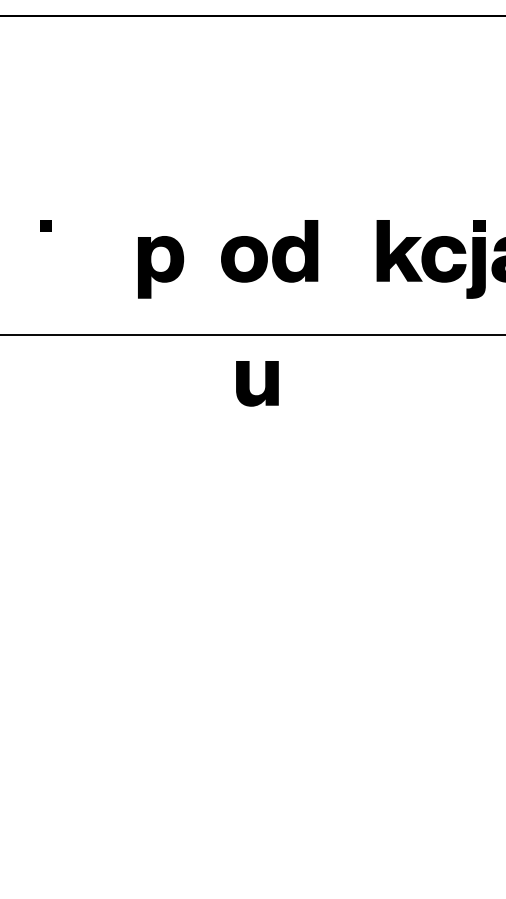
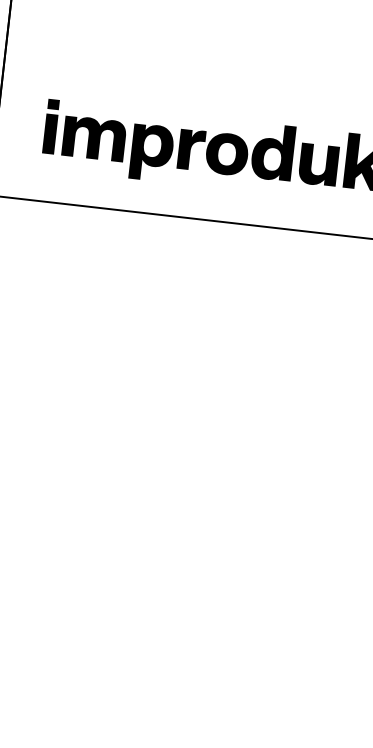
fill: (45, 258) -> (49, 133), added
part: (95, 258) -> (94, 138), added
fill: (204, 258) -> (191, 149), added
part: (249, 383) -> (311, 164), moved

